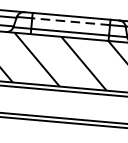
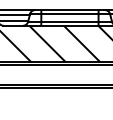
line: (70, 22) -> (69, 14), dashed -> solid

